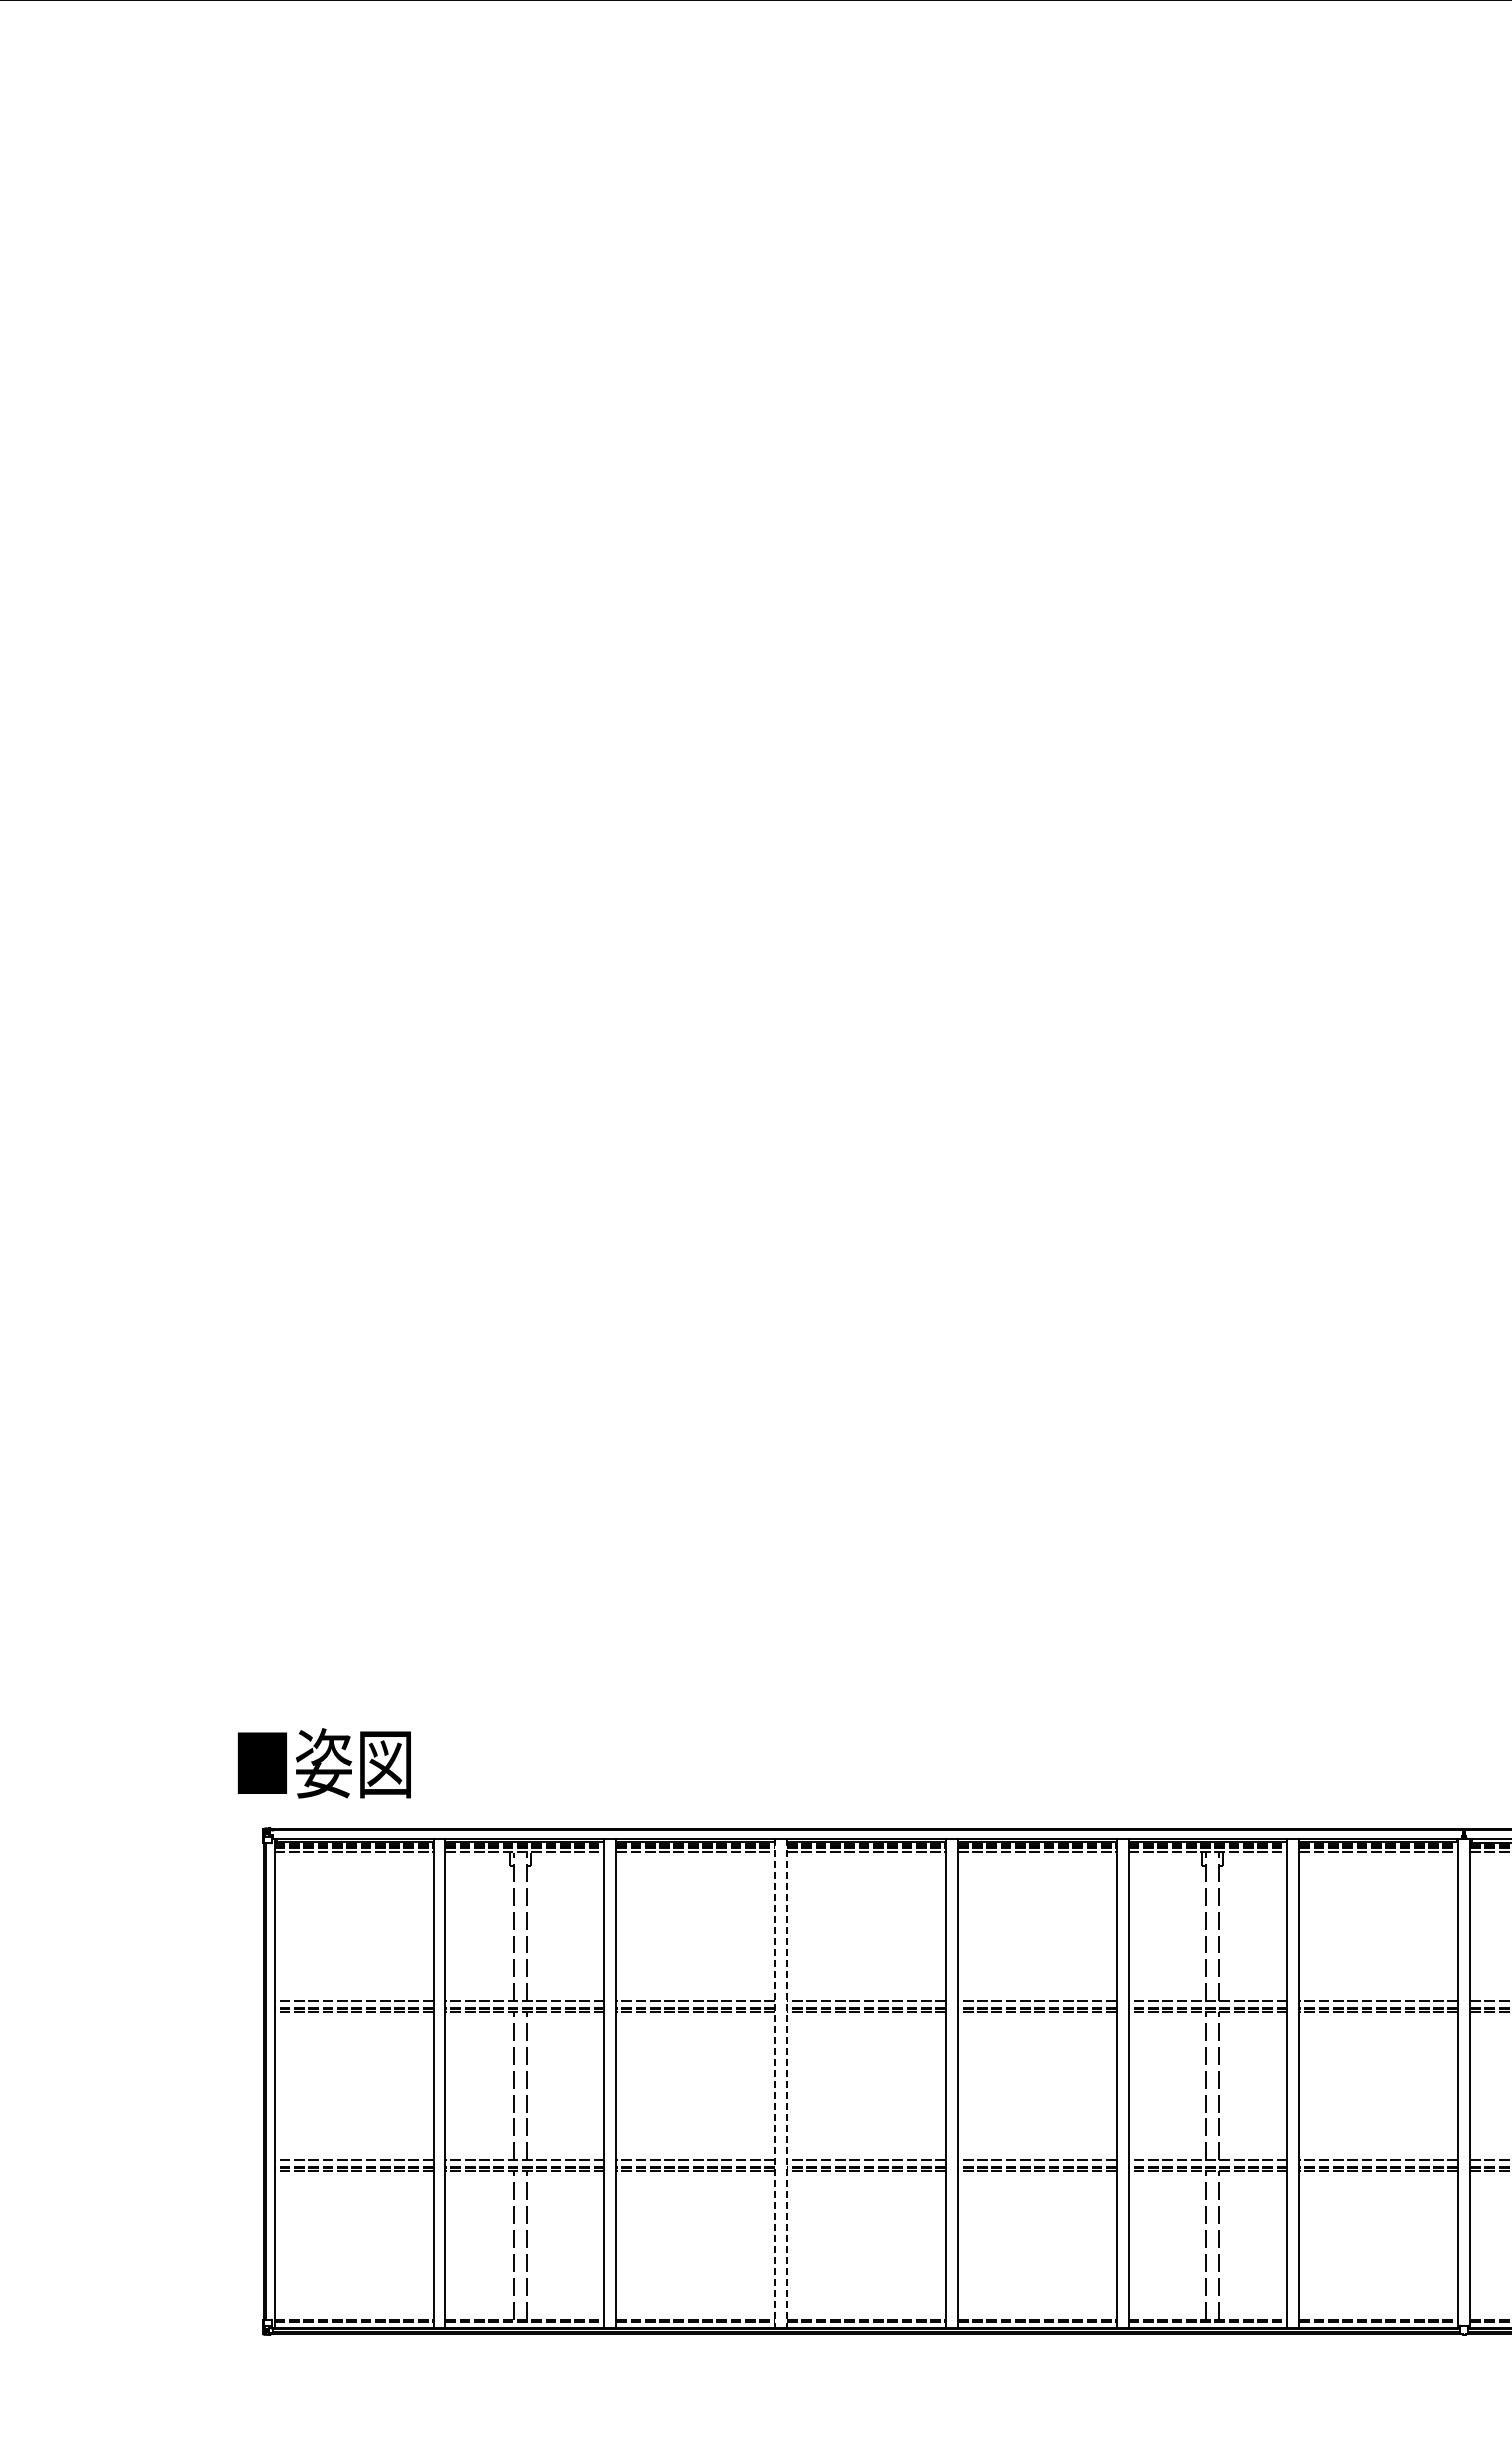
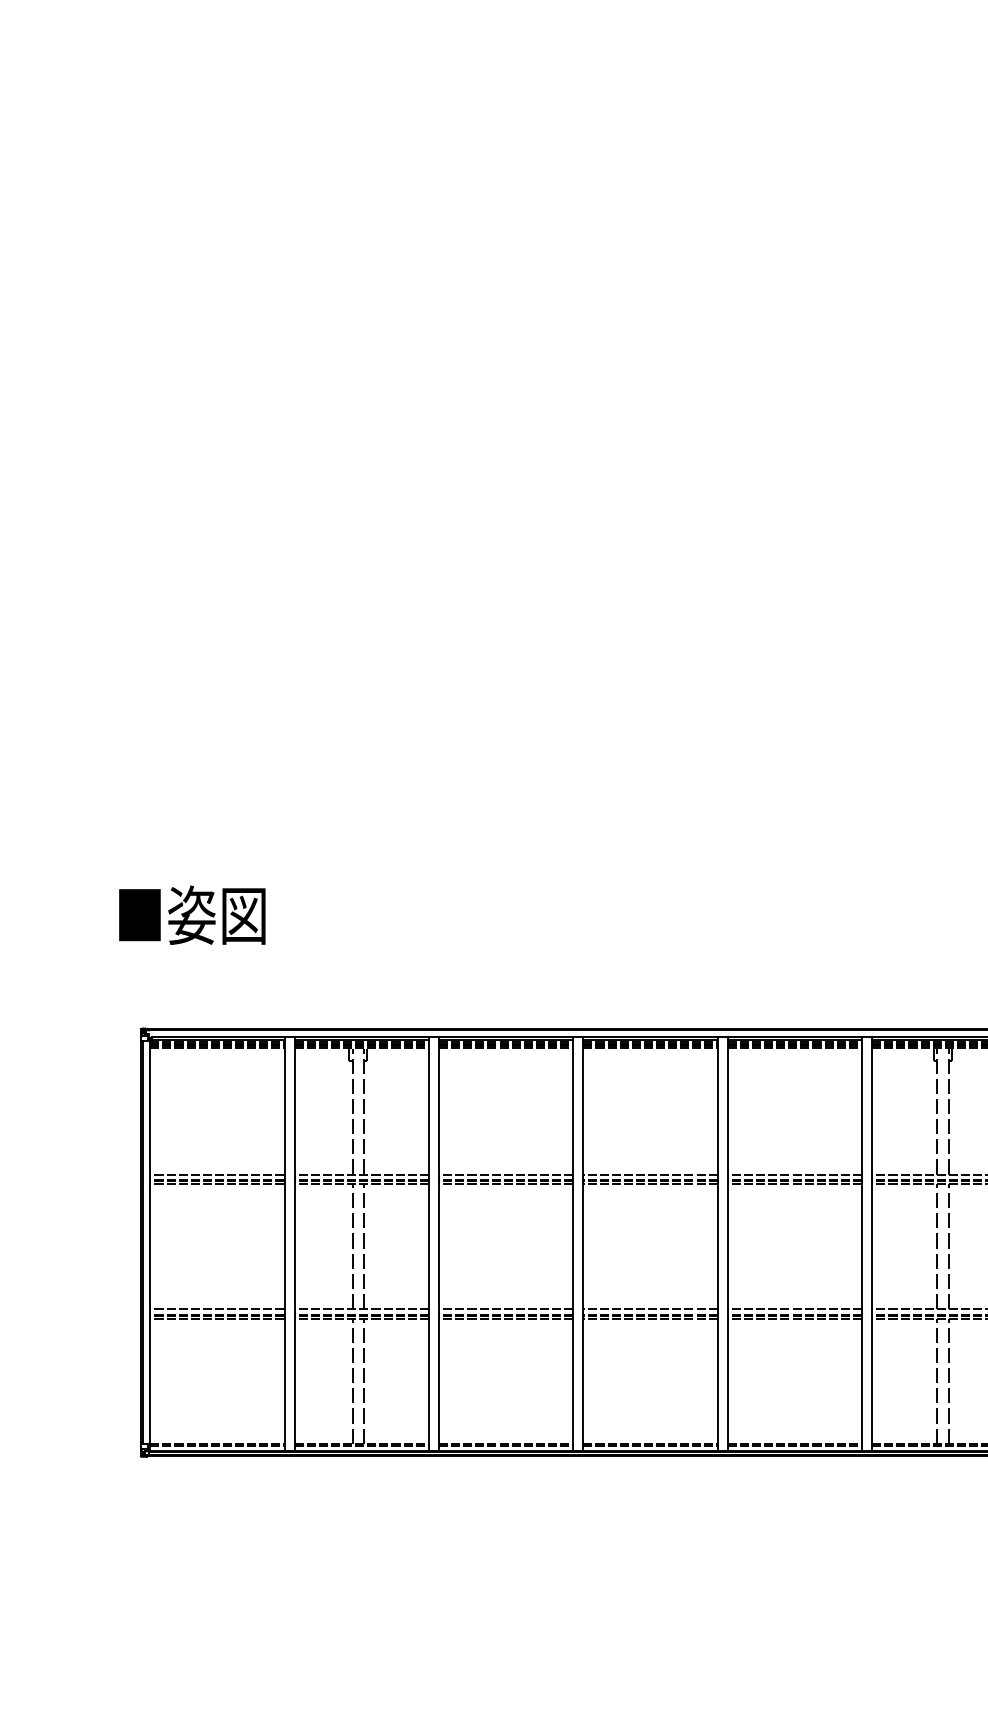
text: (324, 1763) -> (192, 915), moved
line: (775, 2083) -> (573, 1244), dashed -> solid
line: (787, 2083) -> (583, 1244), dashed -> solid

